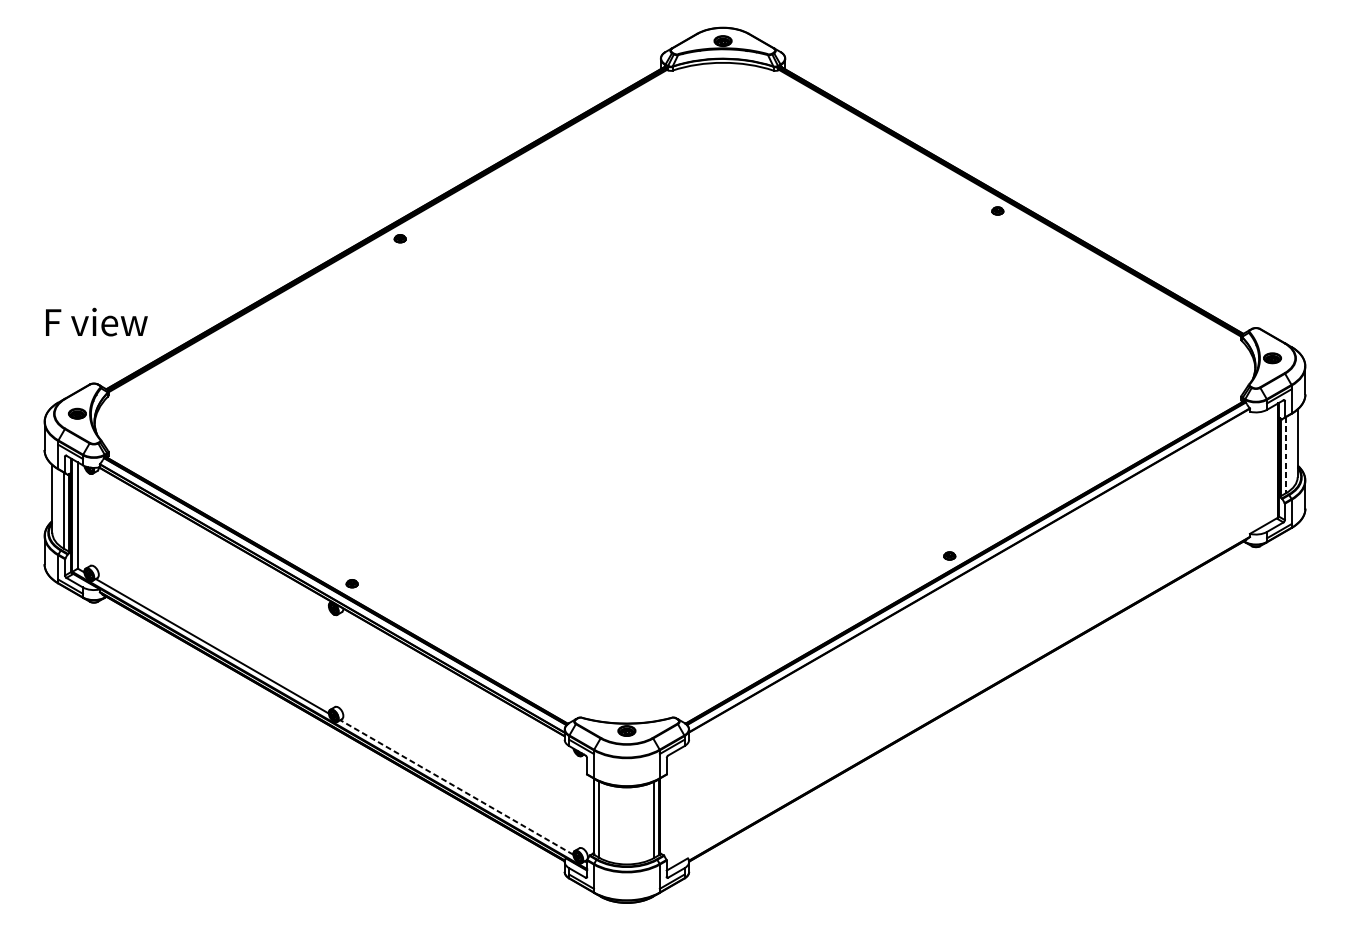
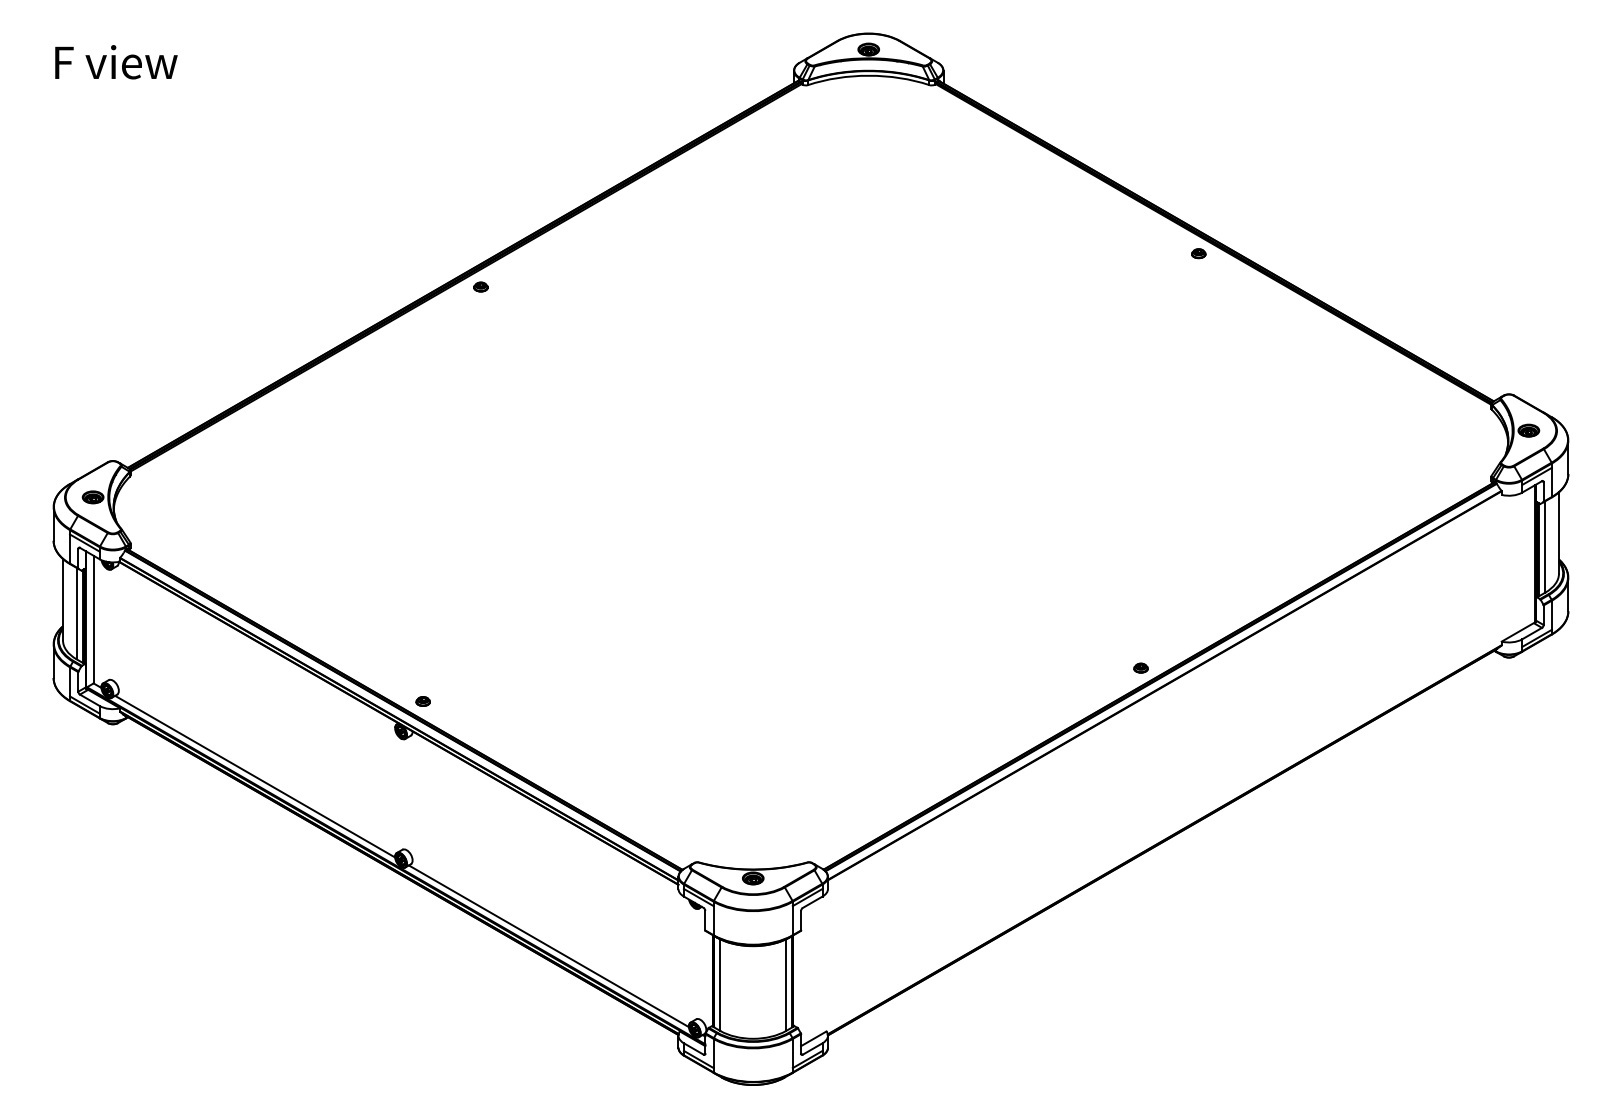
text: (96, 322) -> (116, 62), moved
line: (1286, 454) -> (1545, 546), dashed -> solid
line: (456, 787) -> (548, 946), dashed -> solid

